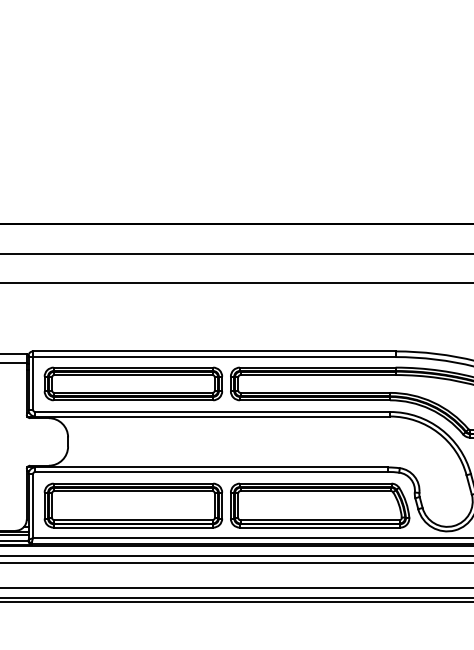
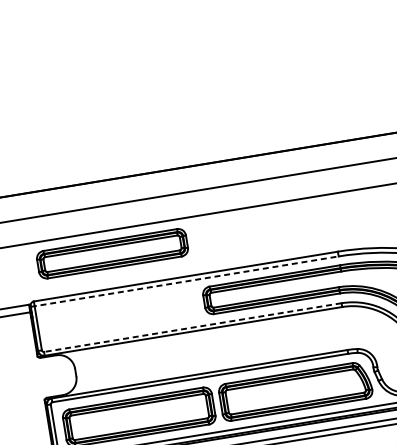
line: (212, 357) -> (185, 281), solid -> dashed
part: (132, 383) -> (111, 253), moved
line: (212, 411) -> (192, 327), solid -> dashed

